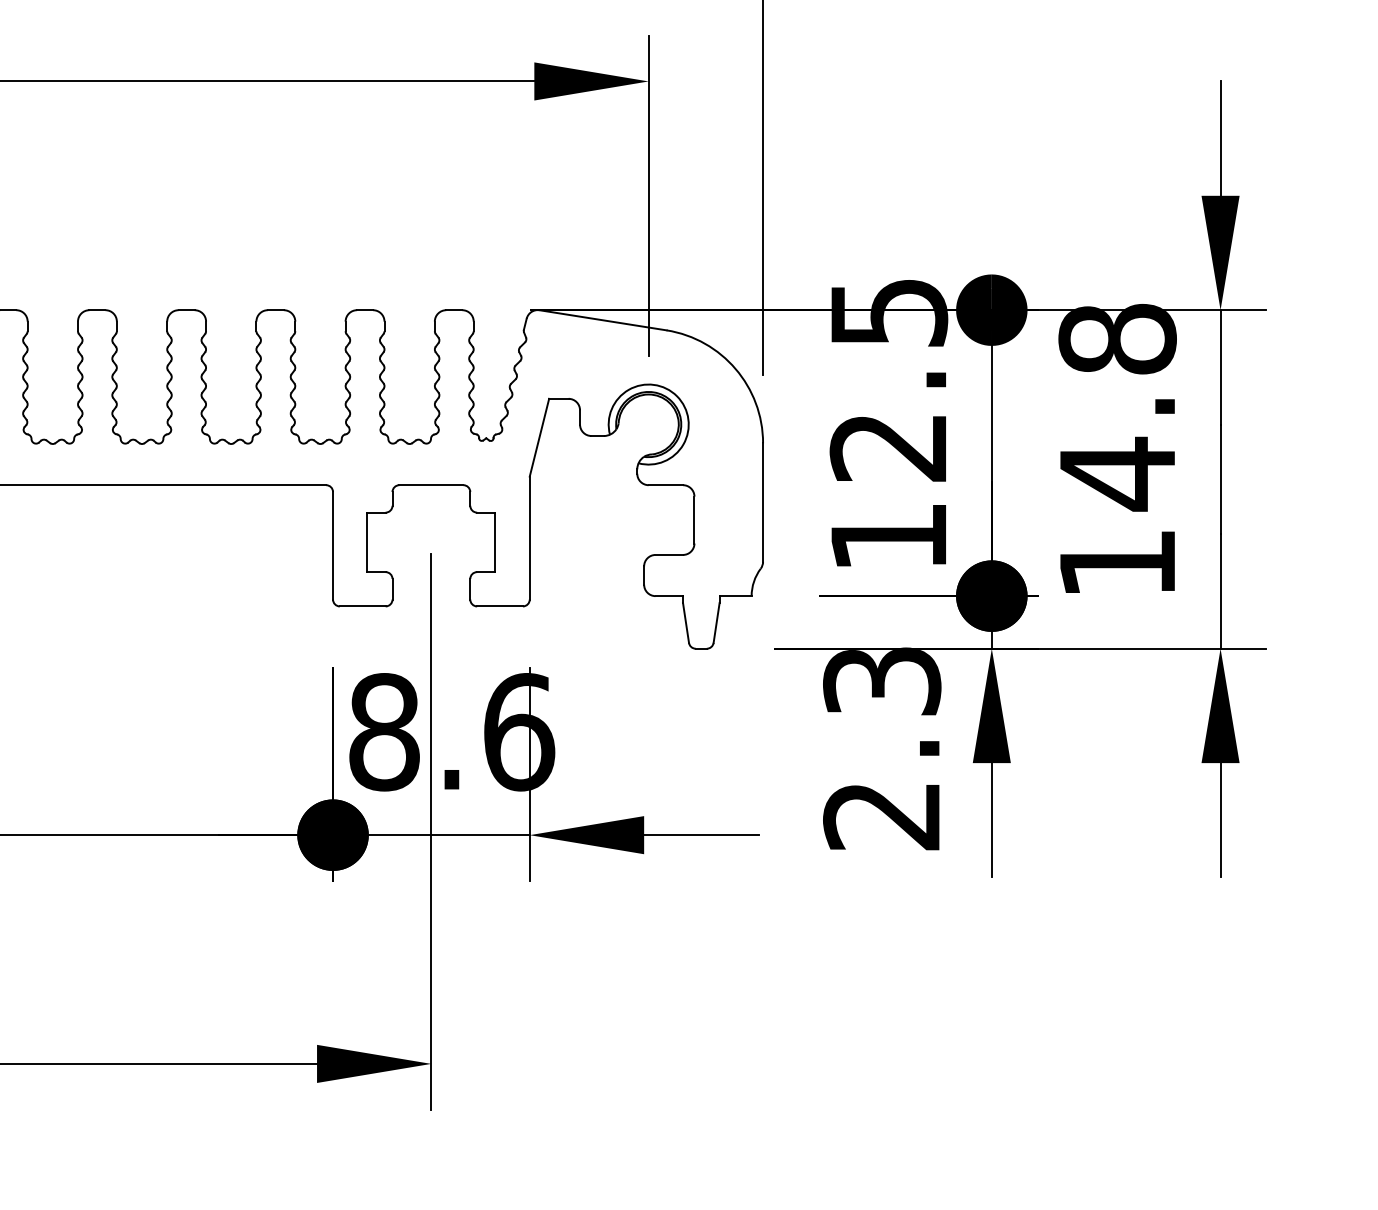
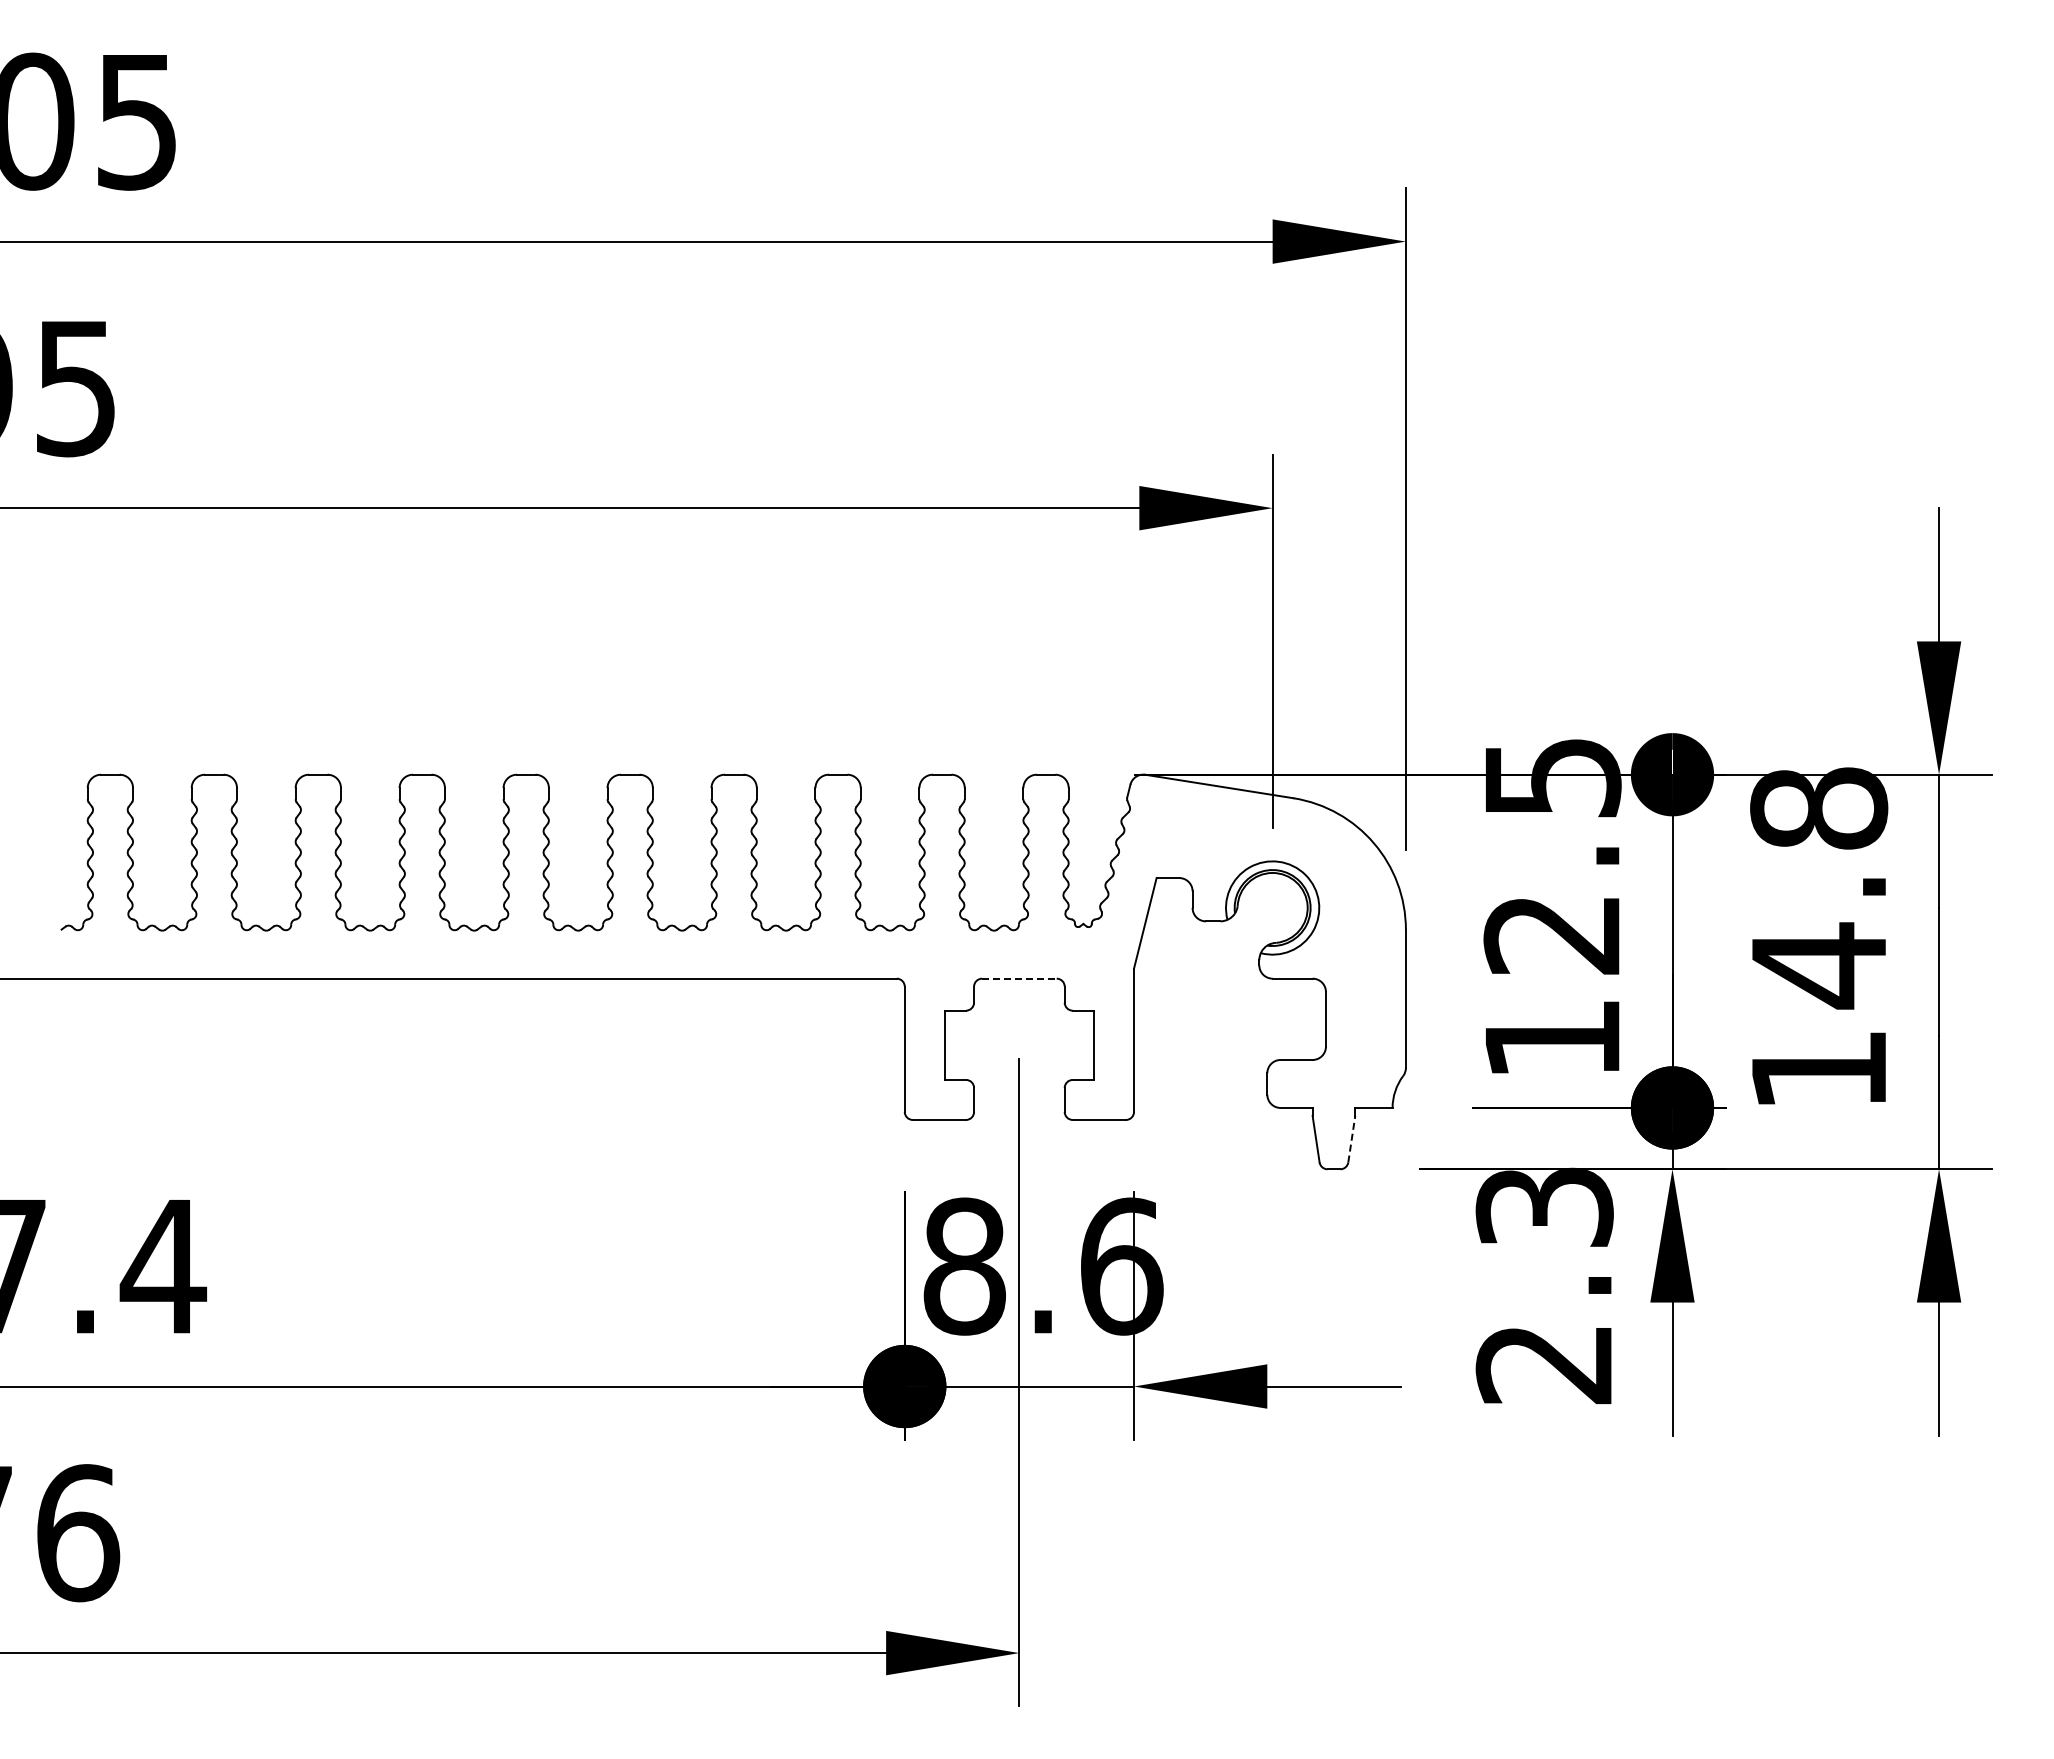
line: (431, 485) -> (1019, 978), solid -> dashed
line: (716, 623) -> (1351, 1139), solid -> dashed

